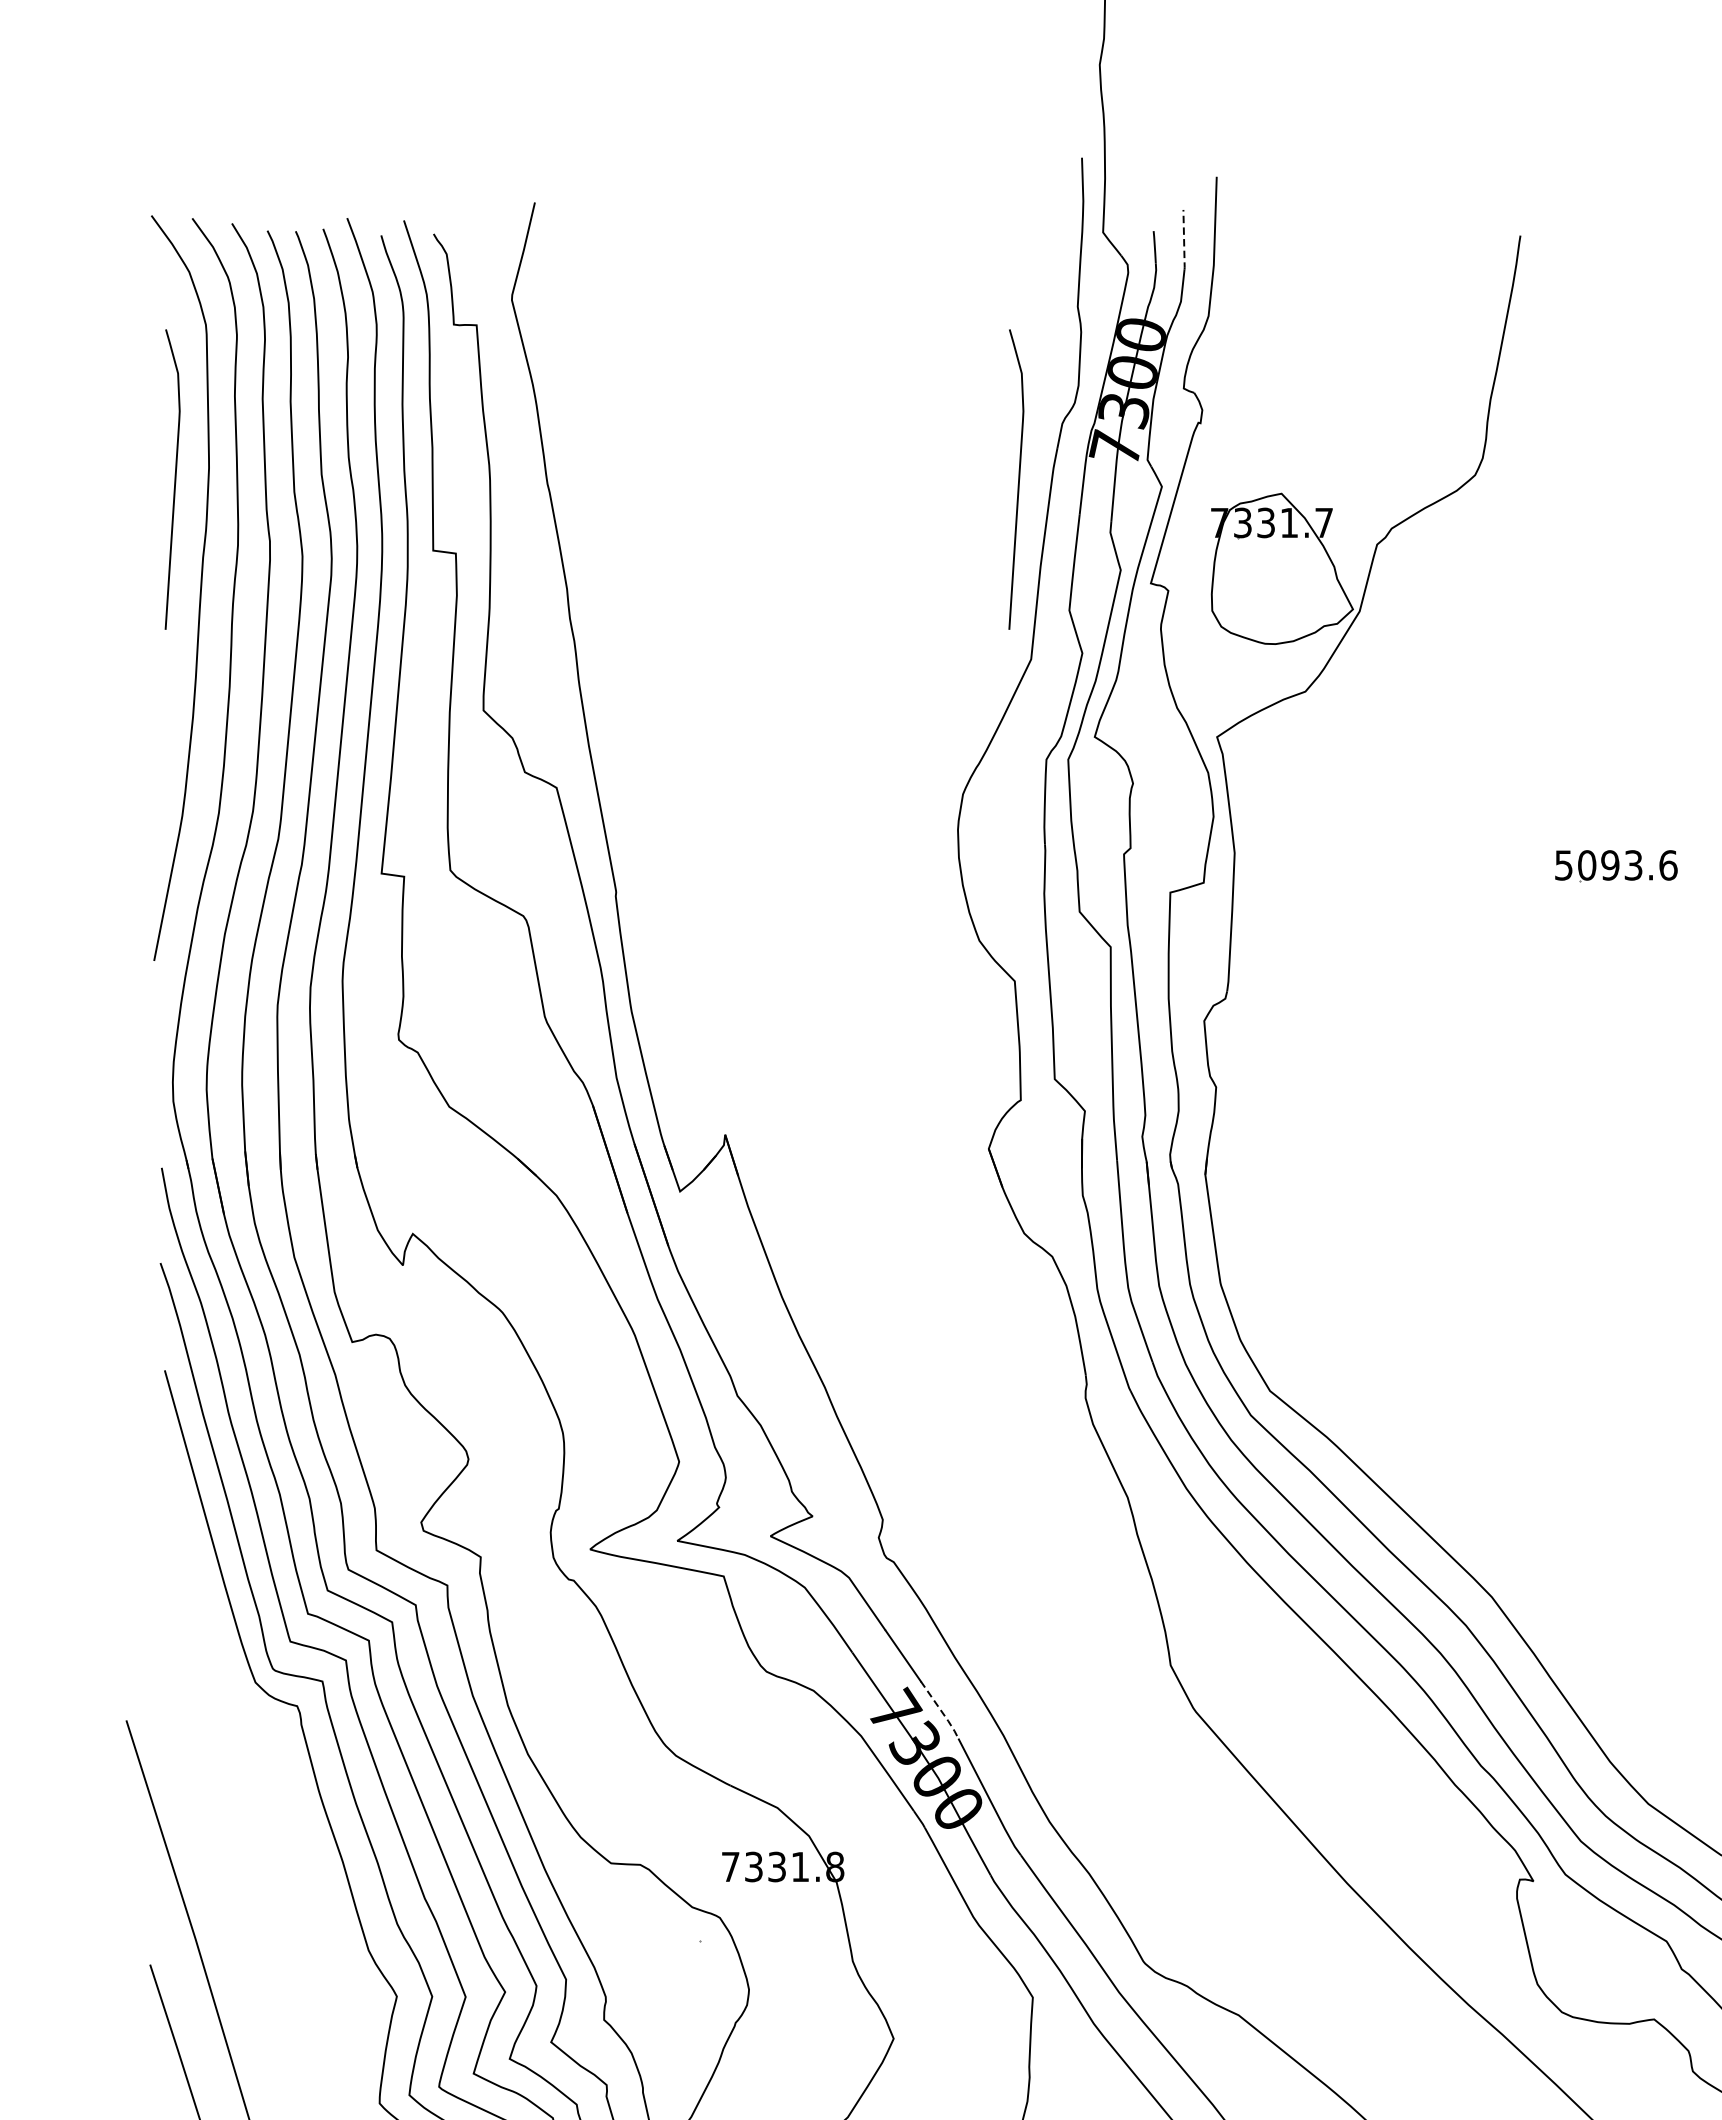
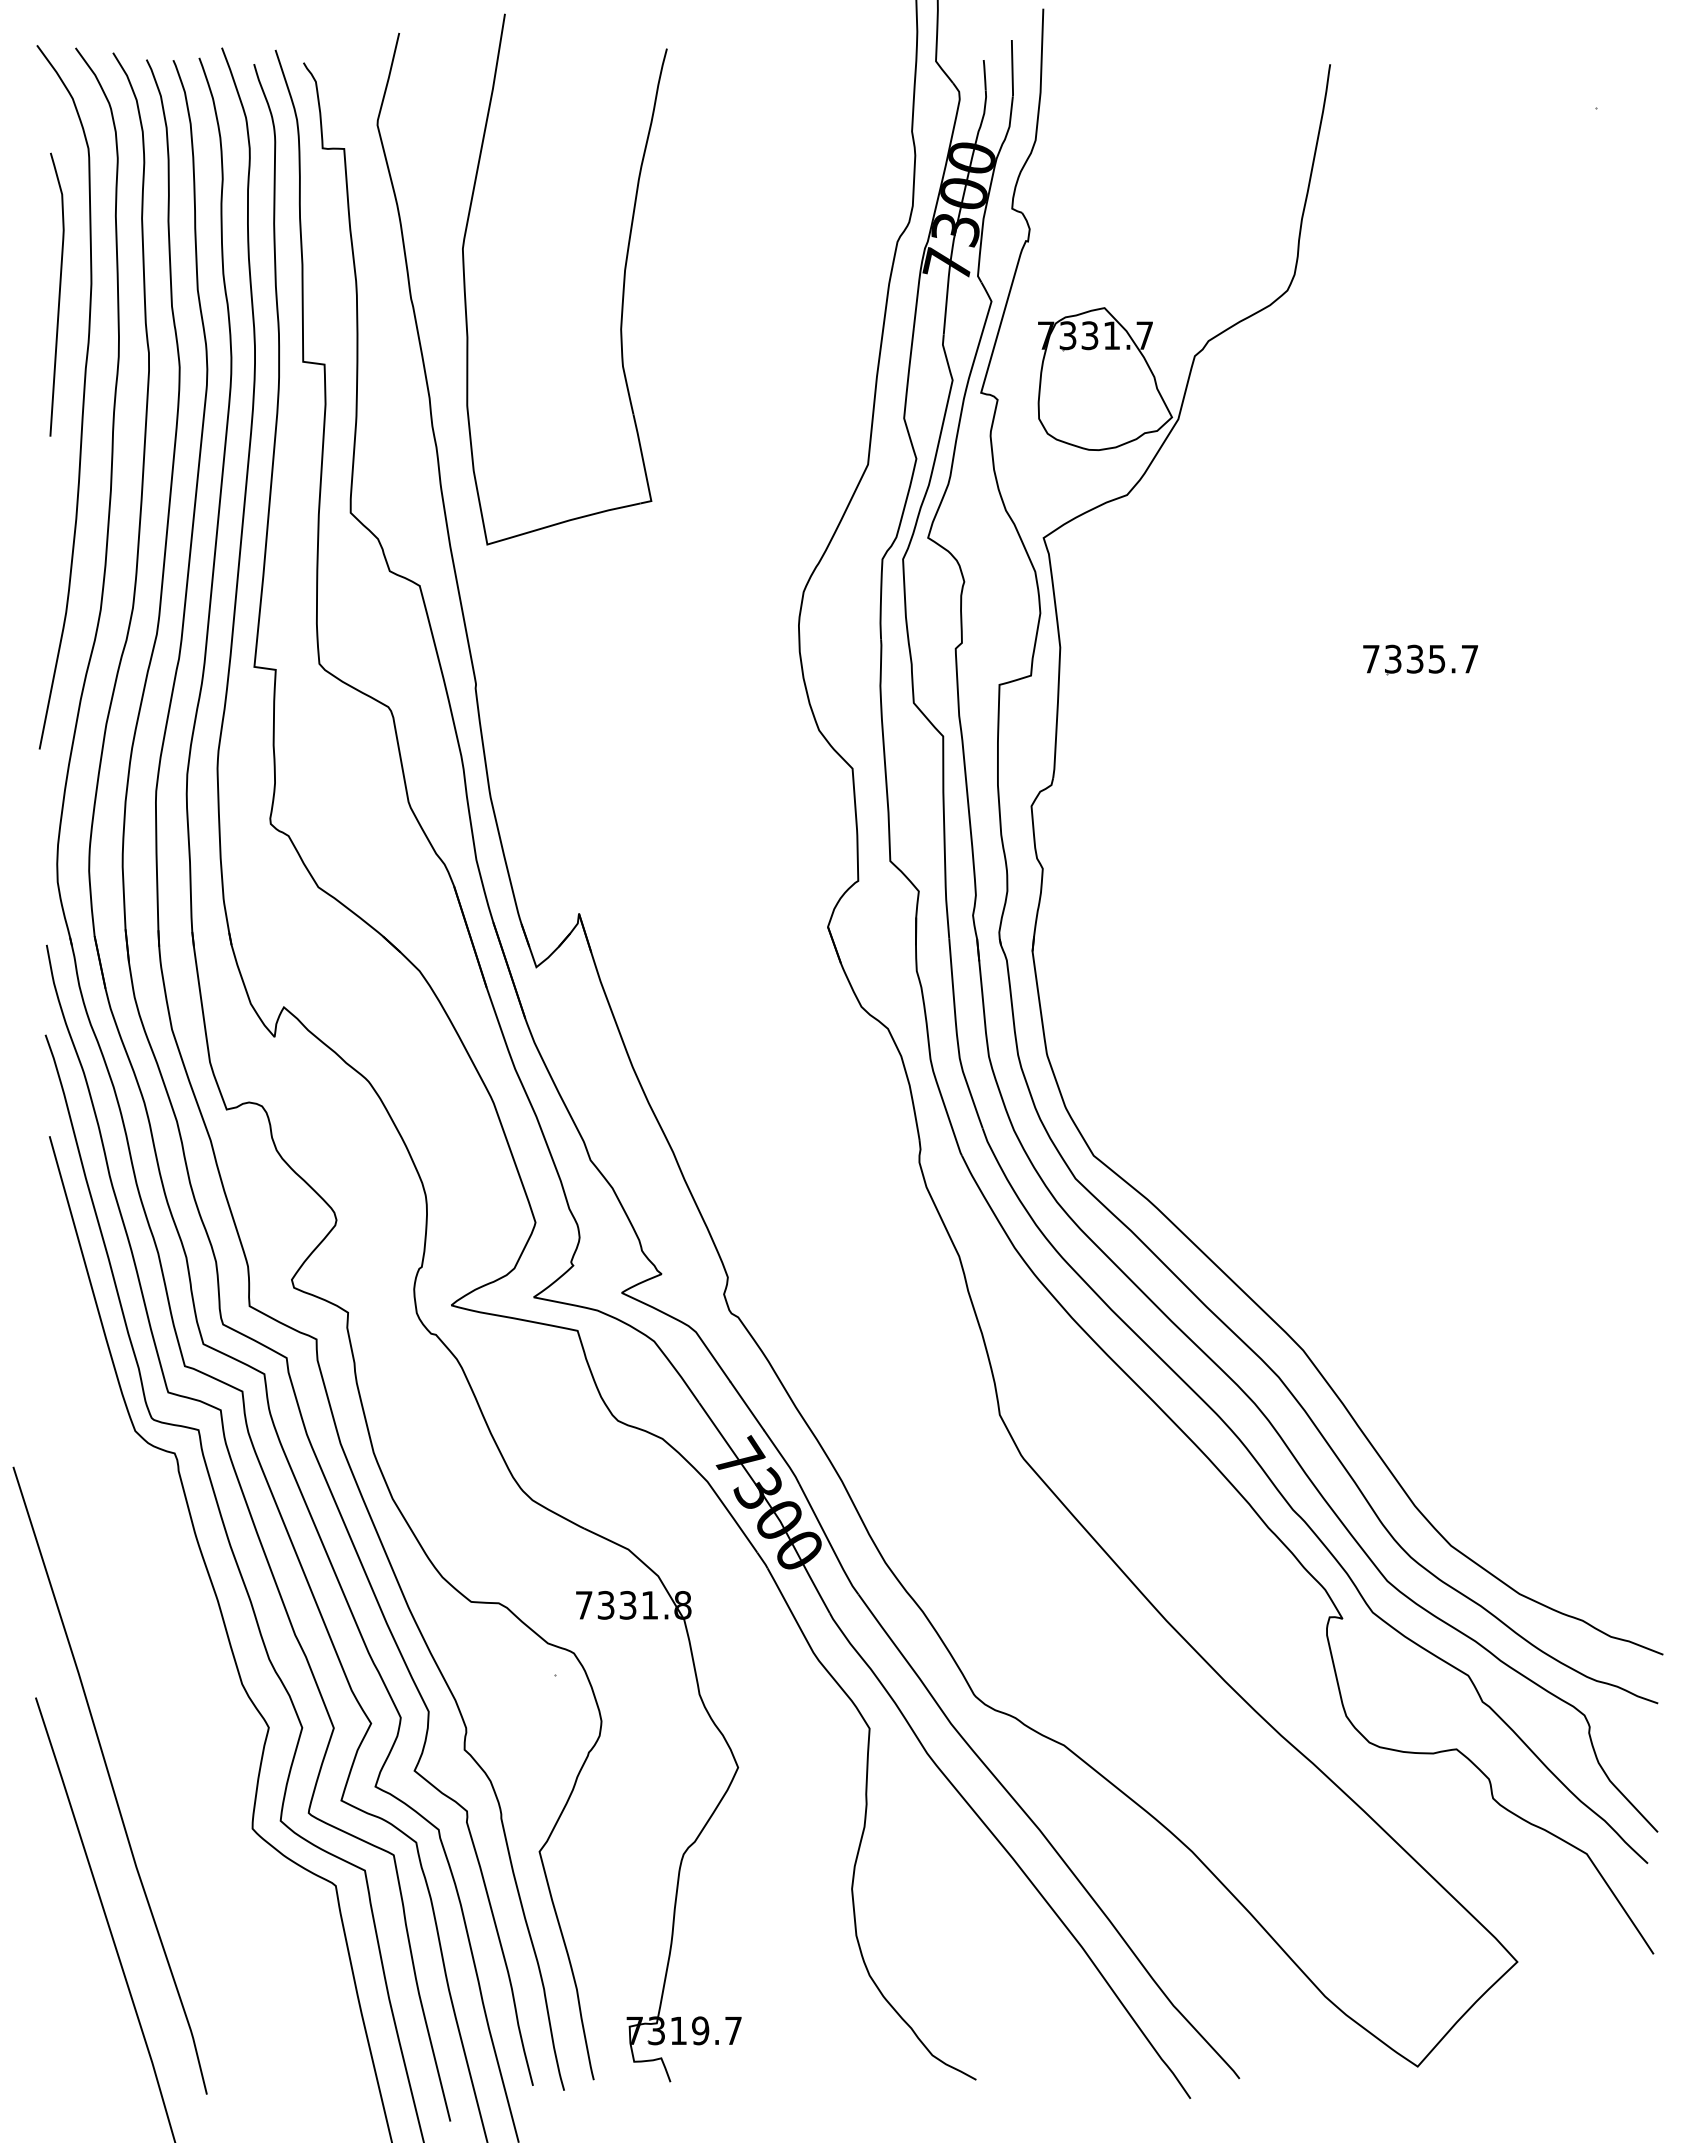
line: (1184, 240) -> (1012, 68), dashed -> solid
part: (771, 472) -> (622, 288), added
curve: (1017, 479) -> (855, 294), removed
text: (1616, 864) -> (1420, 658), 5093.6 -> 7335.7
line: (941, 1711) -> (783, 1458), dashed -> solid

